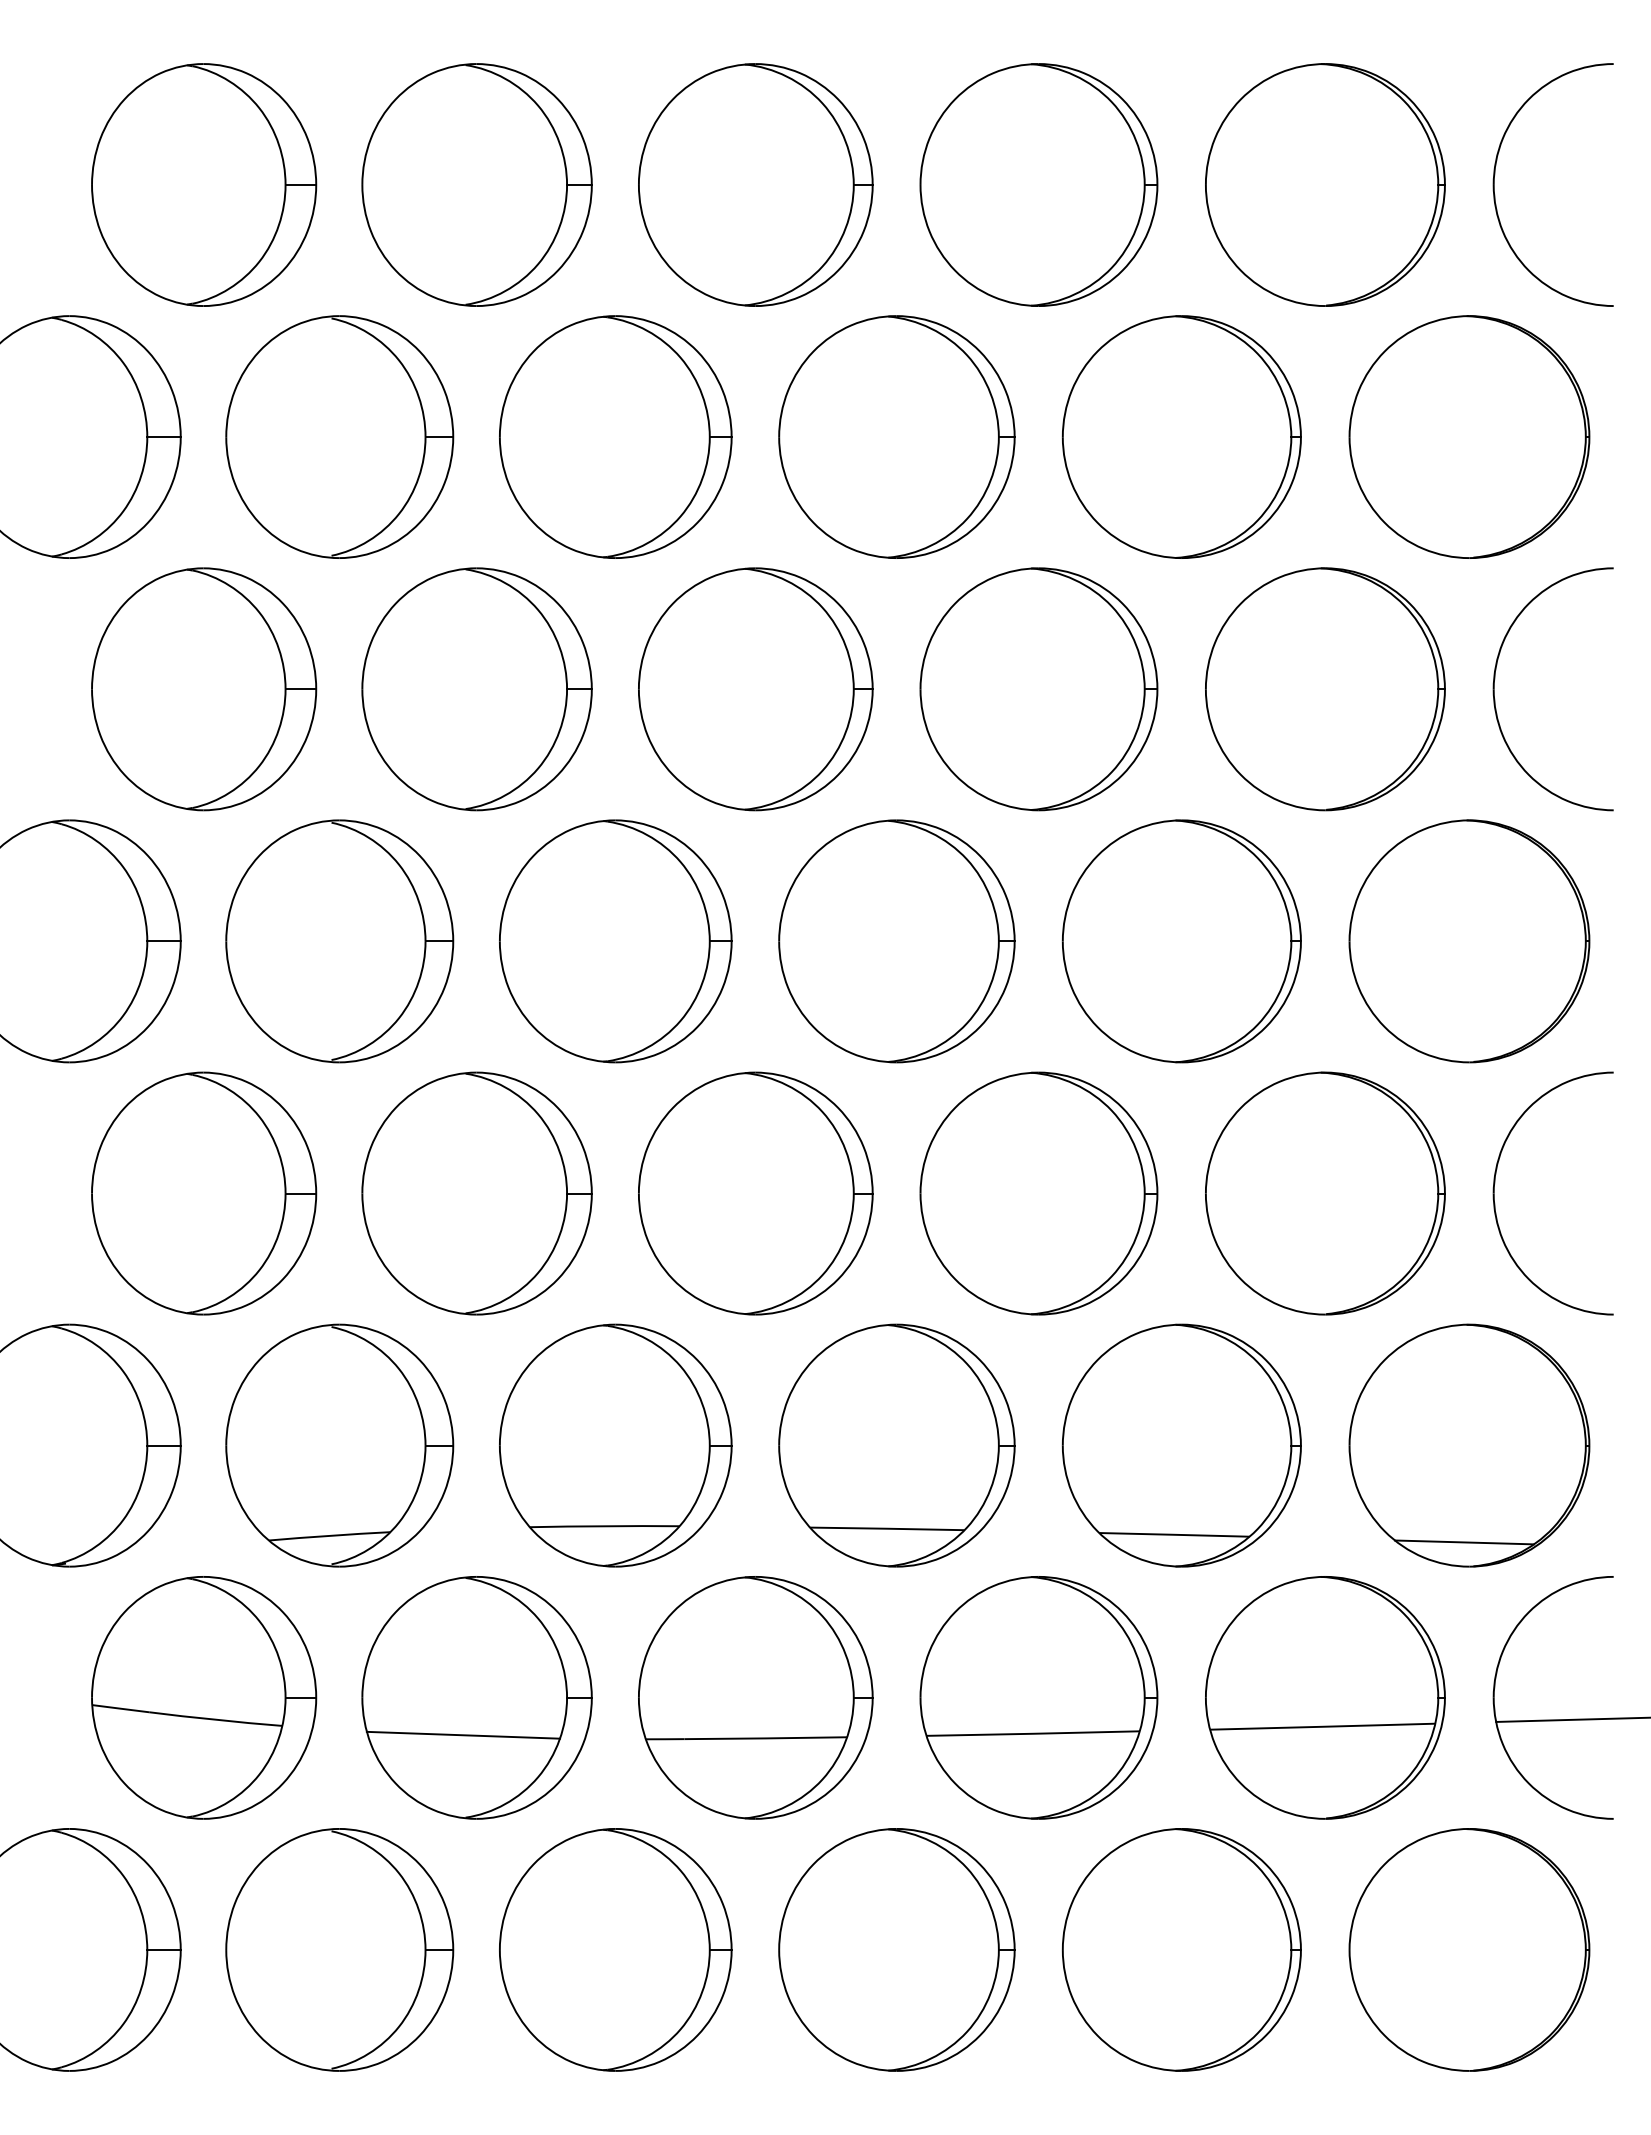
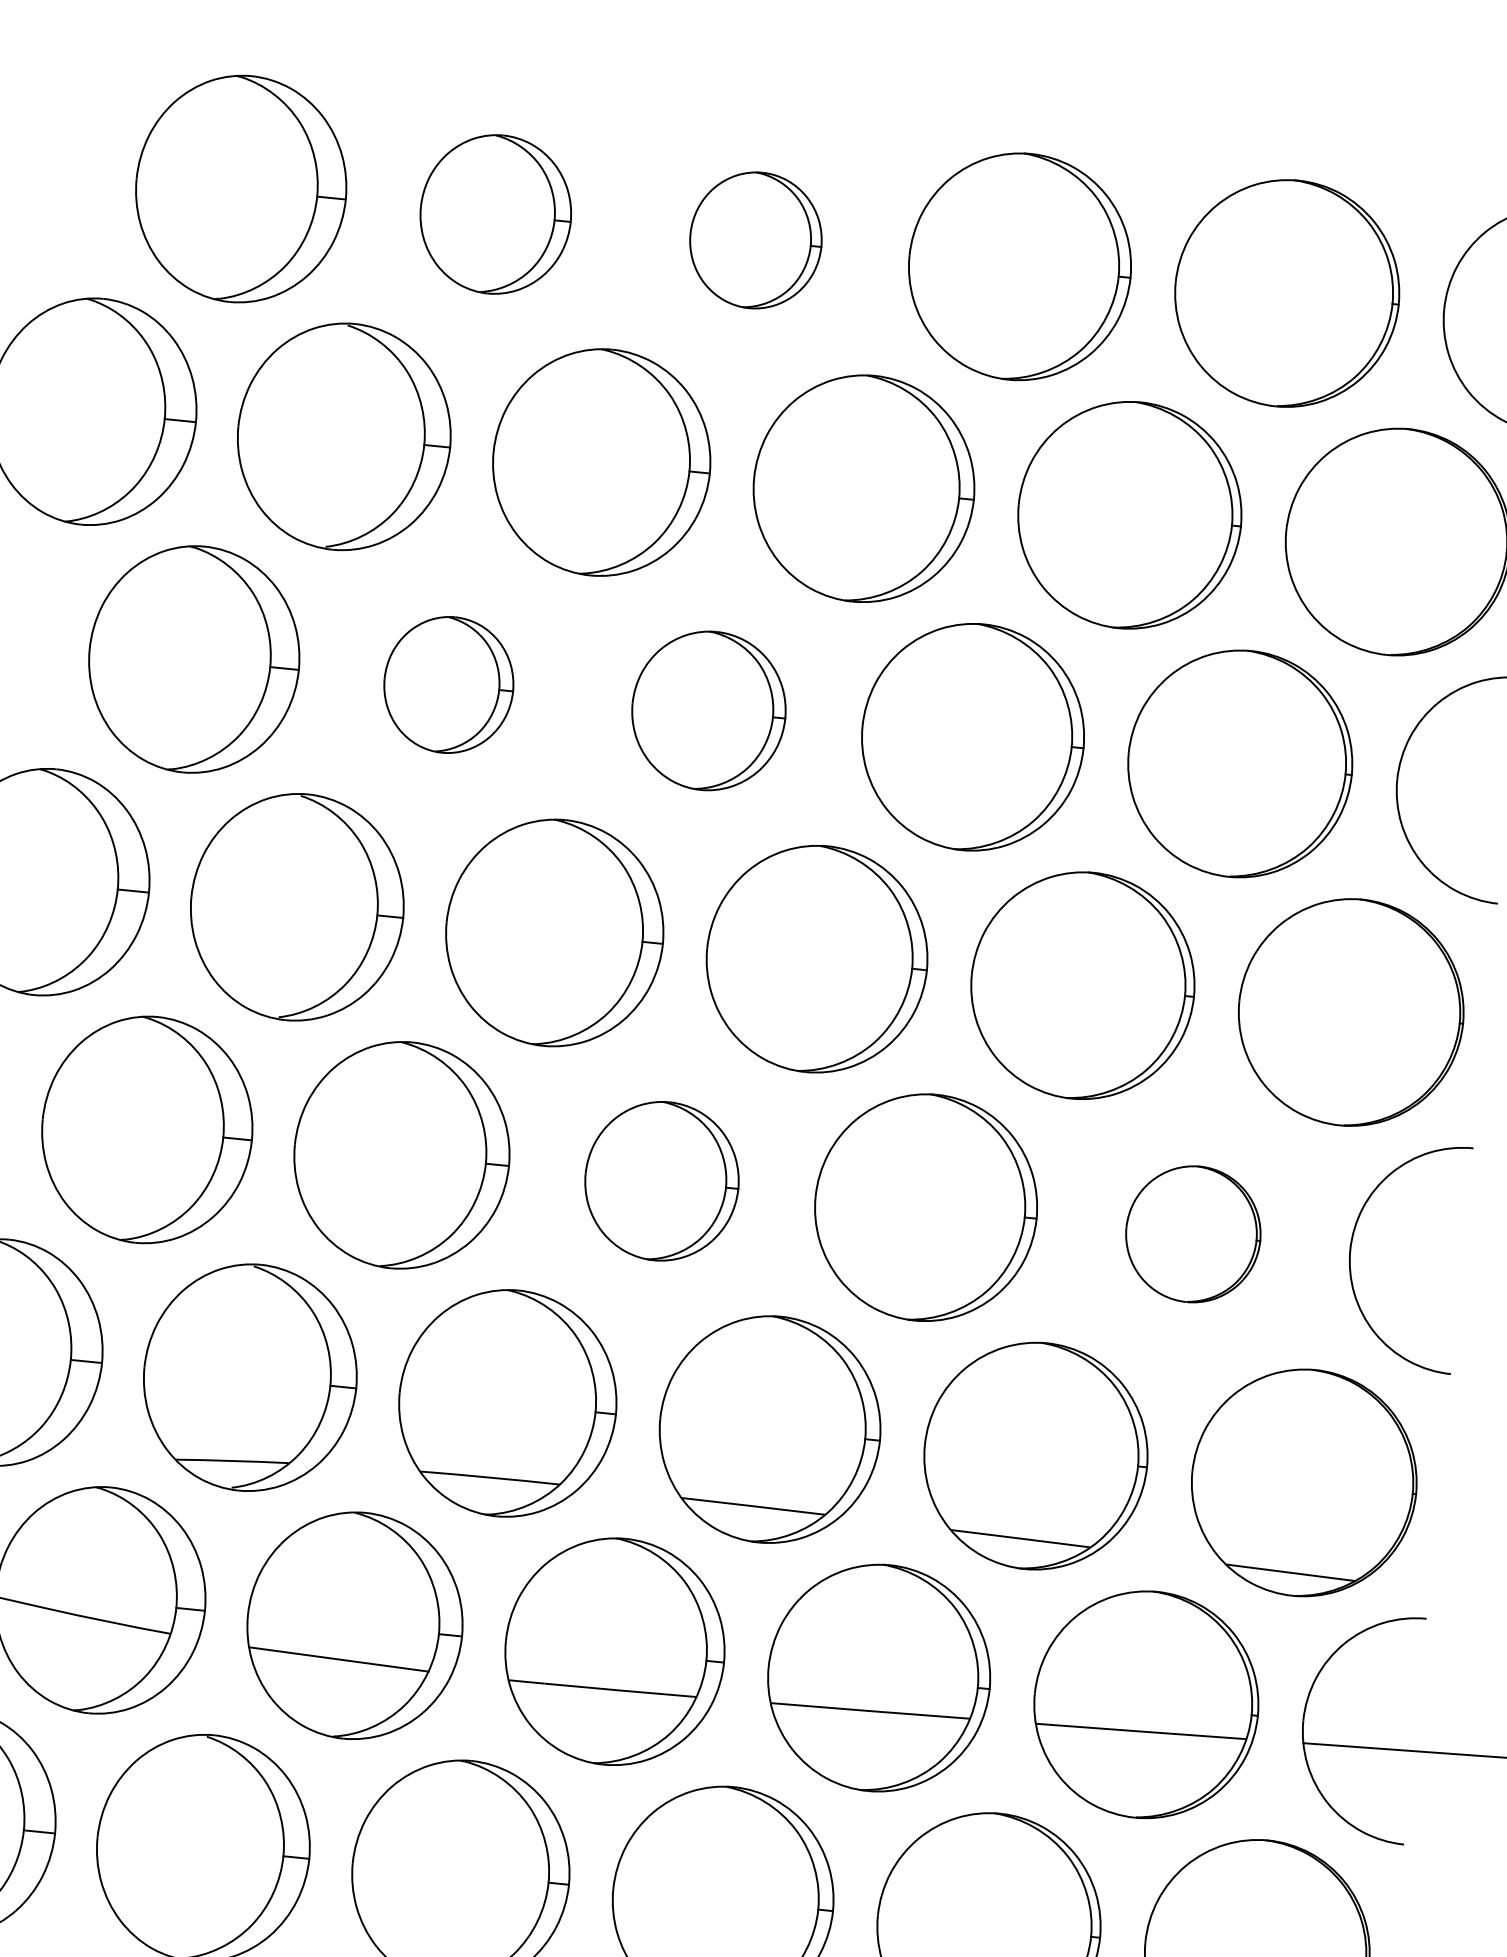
part: (476, 184) -> (495, 214), size x0.7
part: (755, 184) -> (755, 239), size x0.6
part: (476, 689) -> (448, 685), size x0.6
part: (755, 689) -> (708, 711), size x0.7
part: (755, 1193) -> (661, 1181), size x0.7
part: (1325, 1193) -> (1193, 1234), size x0.6

